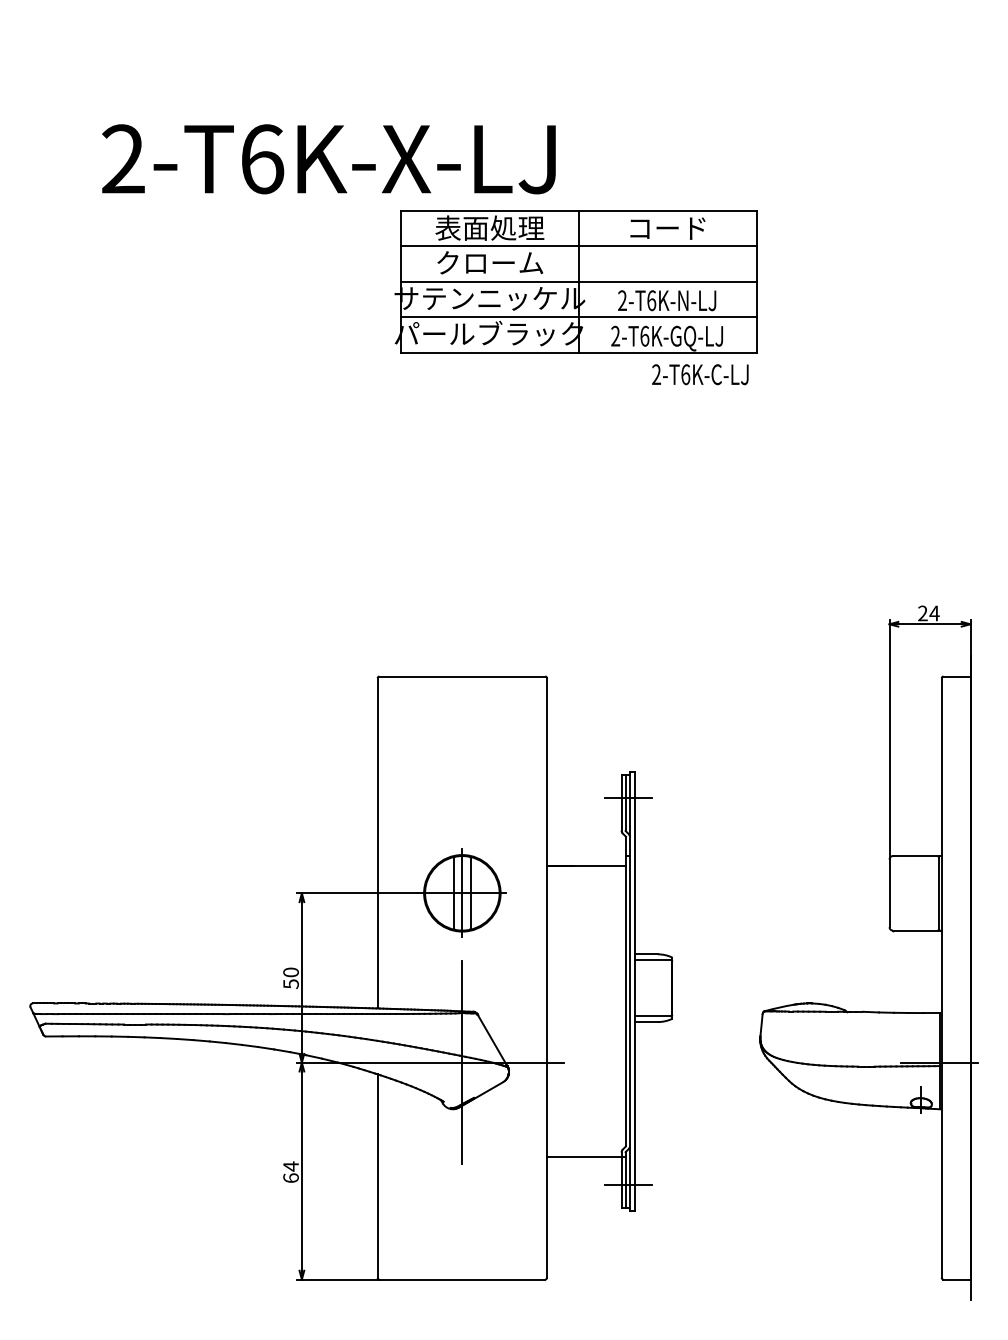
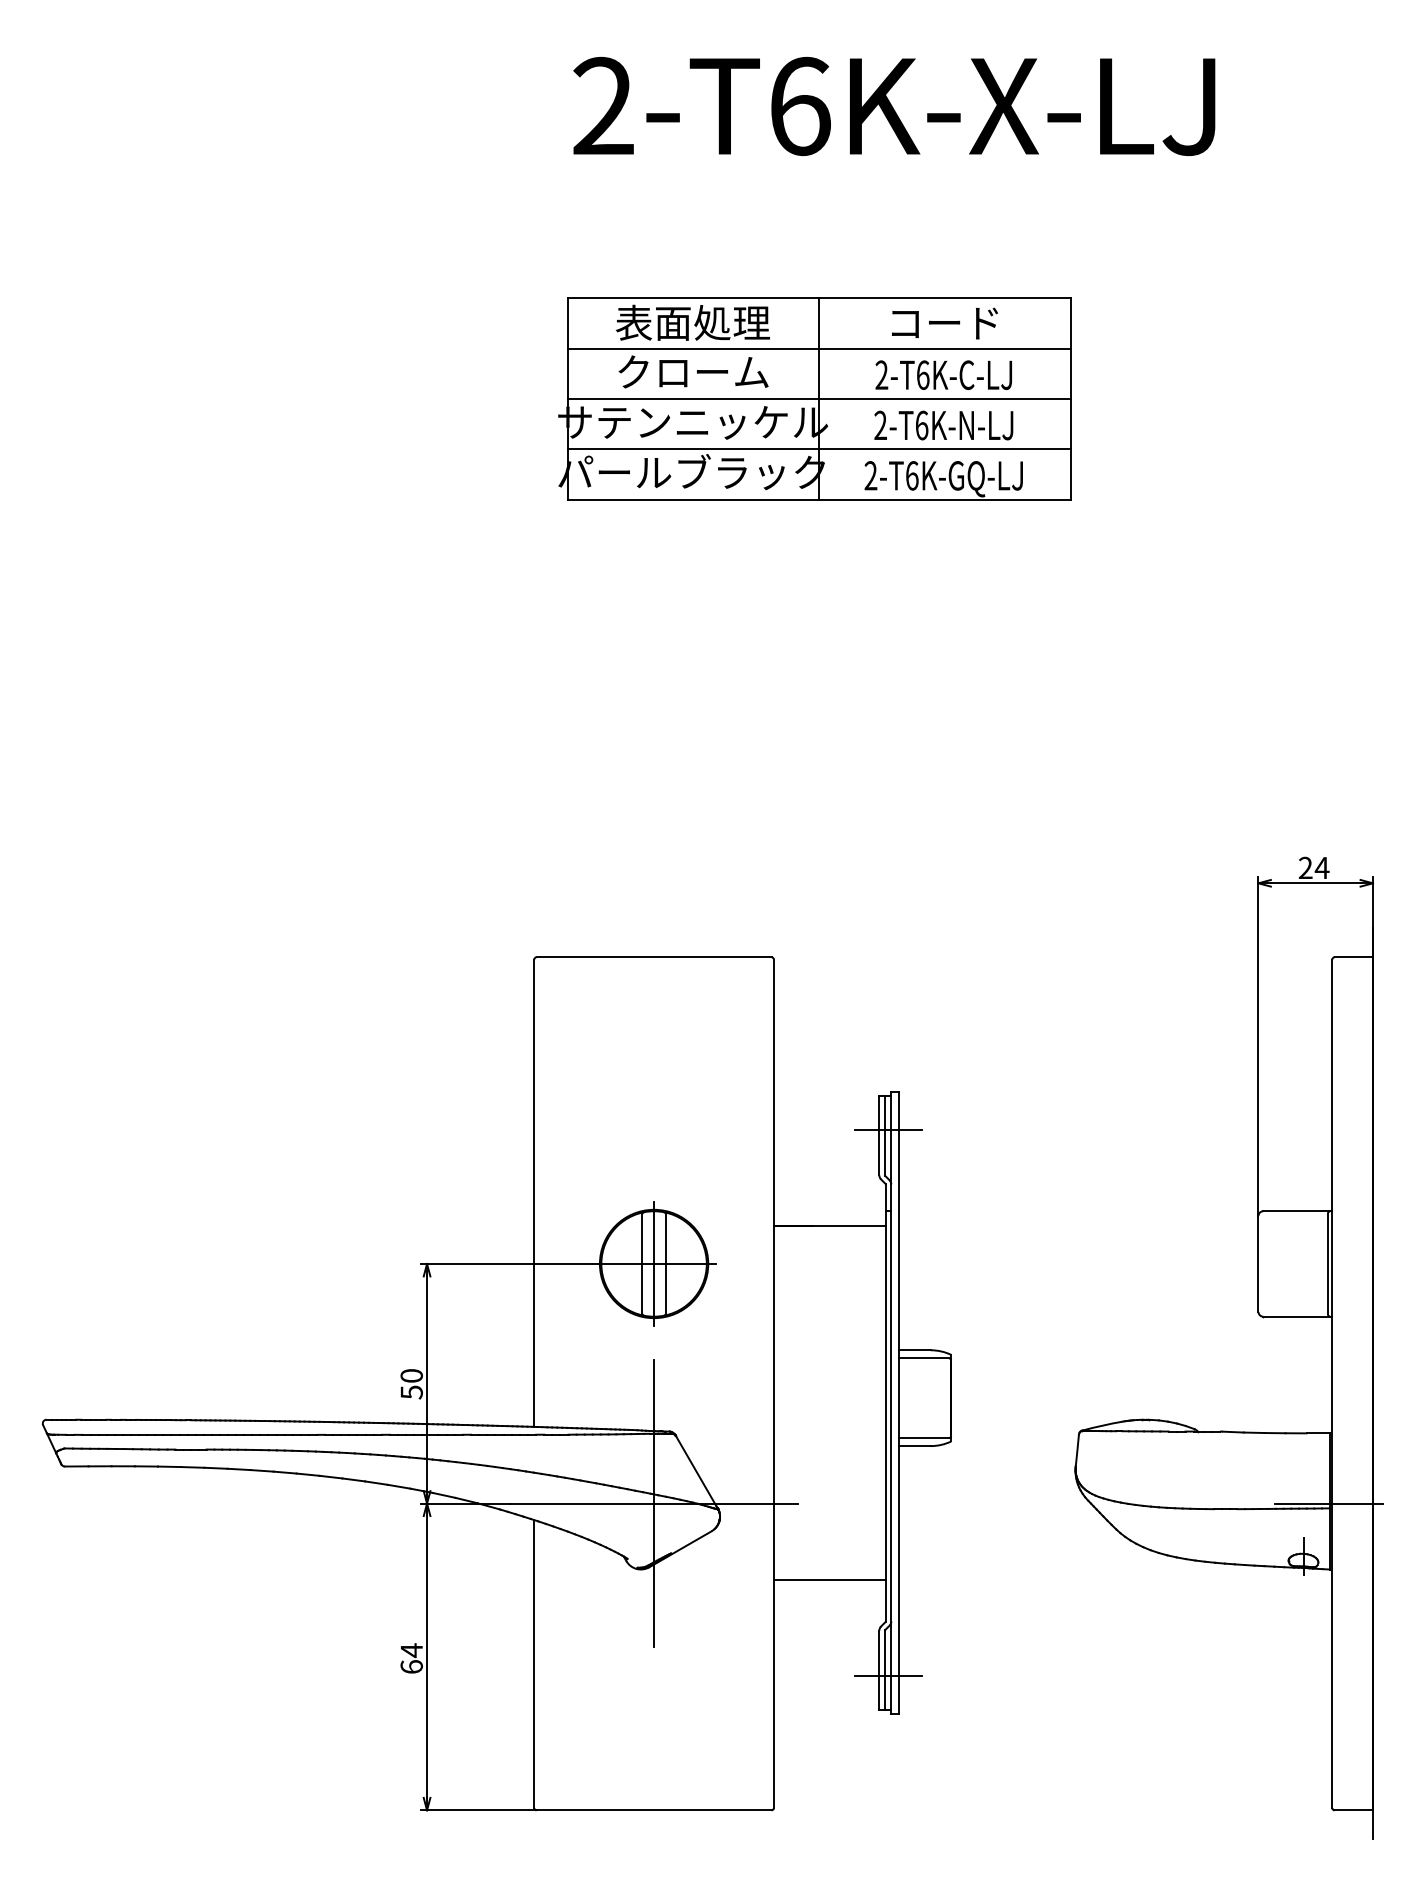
text: (329, 158) -> (894, 105), moved
text: (700, 374) -> (943, 374), moved
line: (586, 1157) -> (829, 1580), moved

